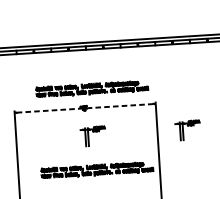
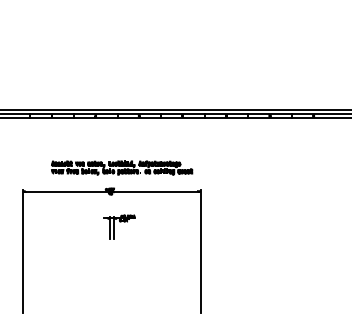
line: (85, 108) -> (112, 191), dashed -> solid
part: (187, 129) -> (238, 226), removed
part: (97, 169) -> (122, 269), removed

